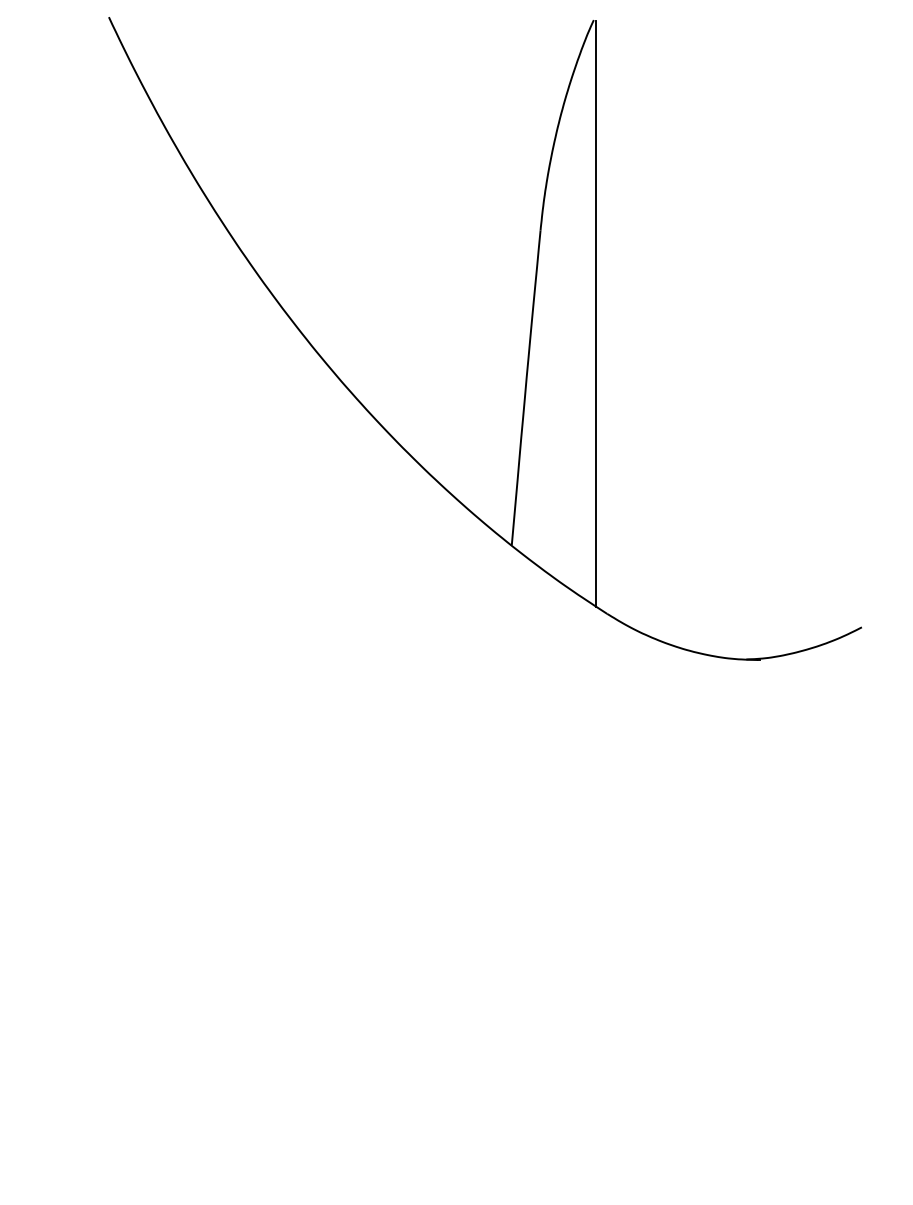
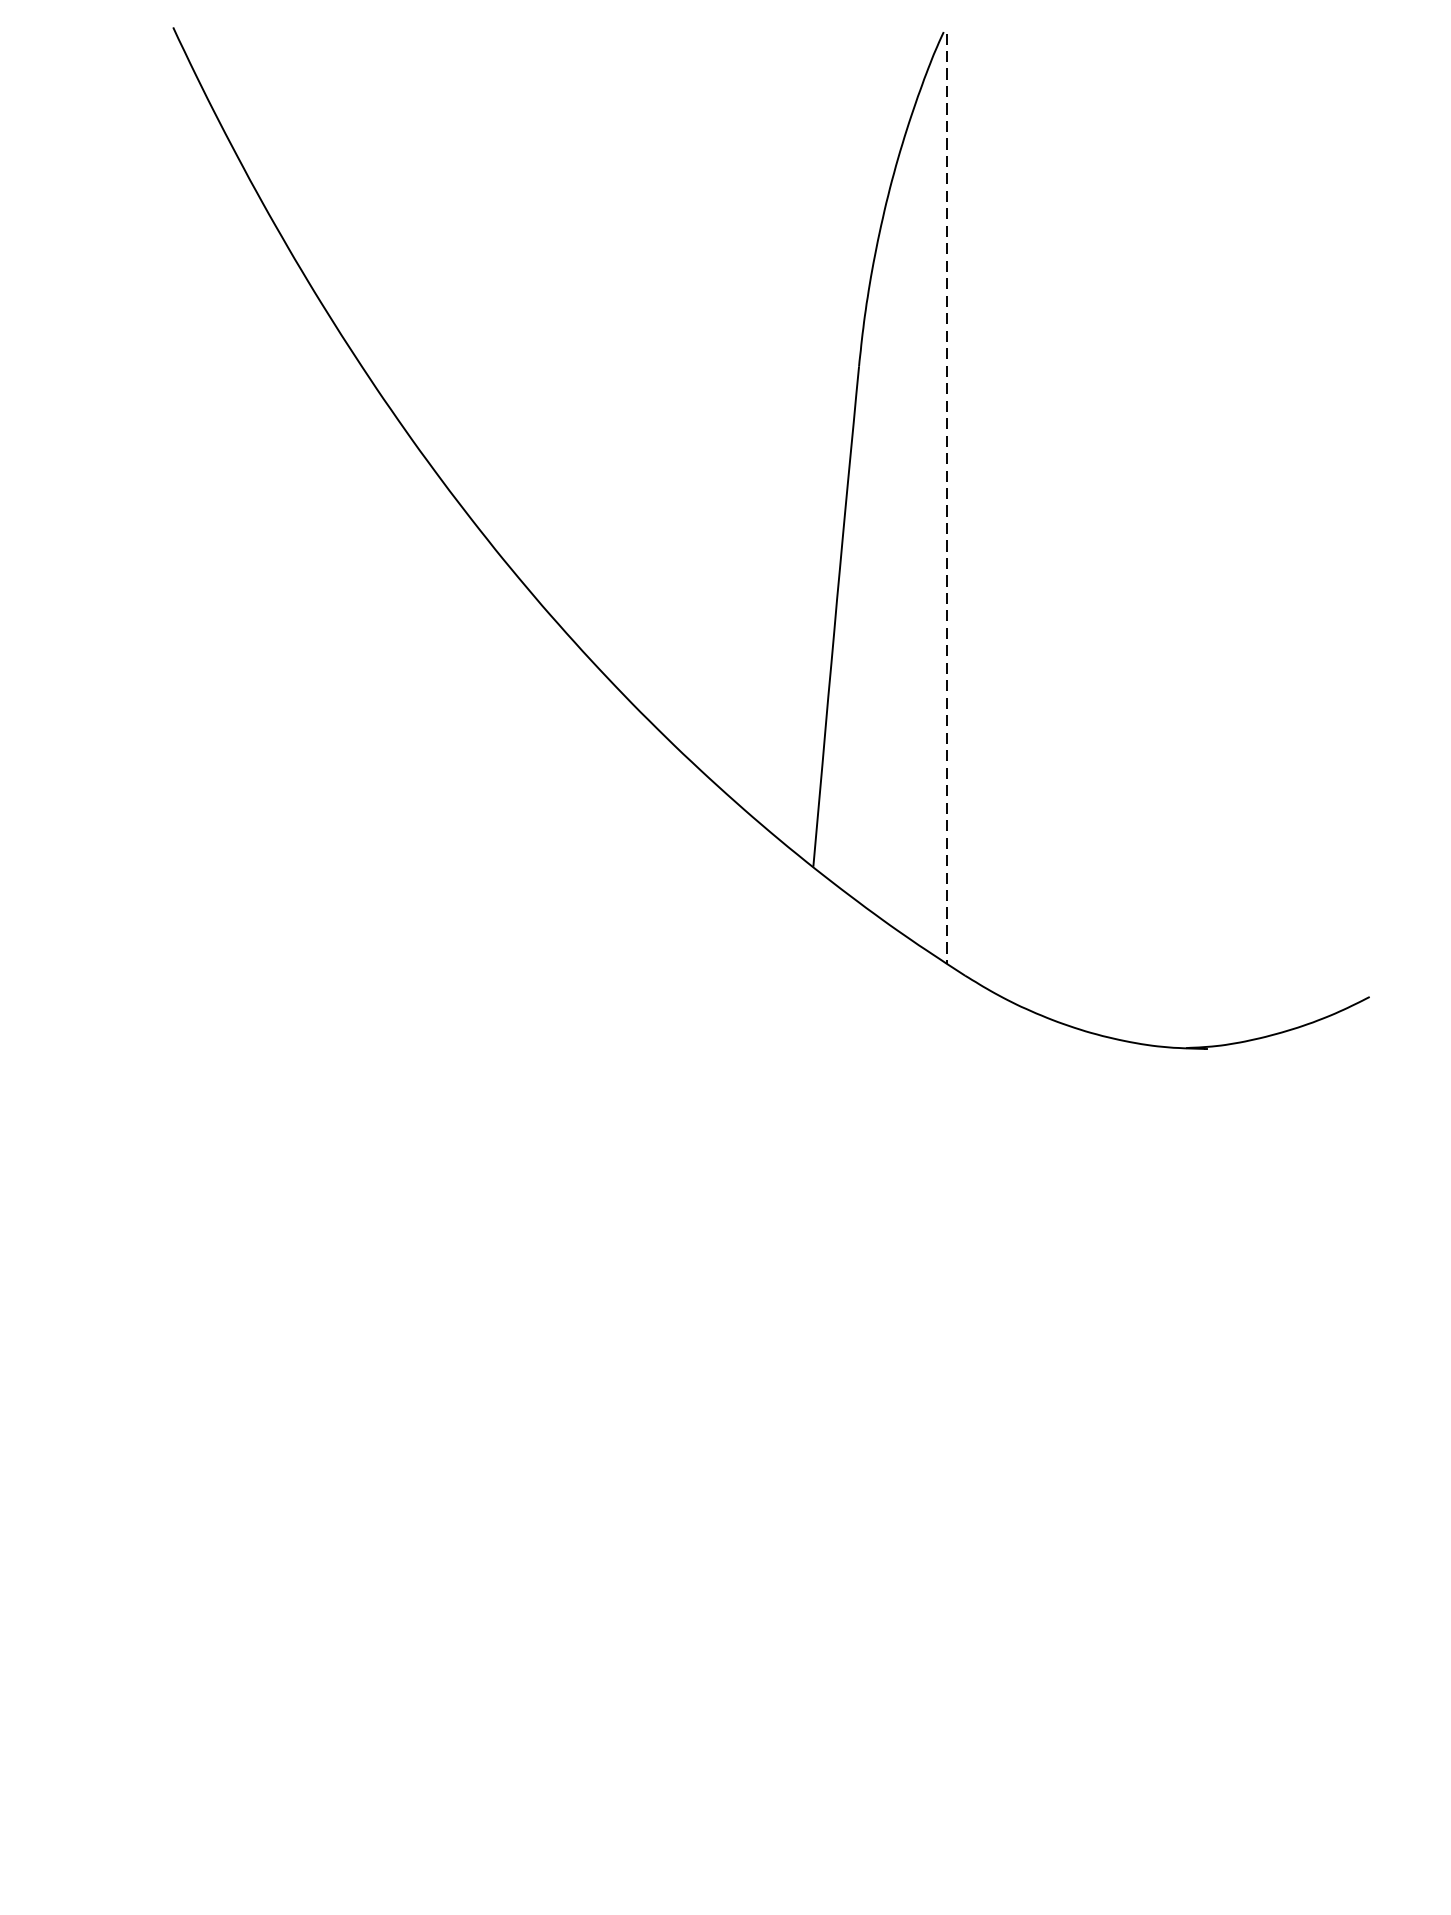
line: (595, 313) -> (946, 498), solid -> dashed

